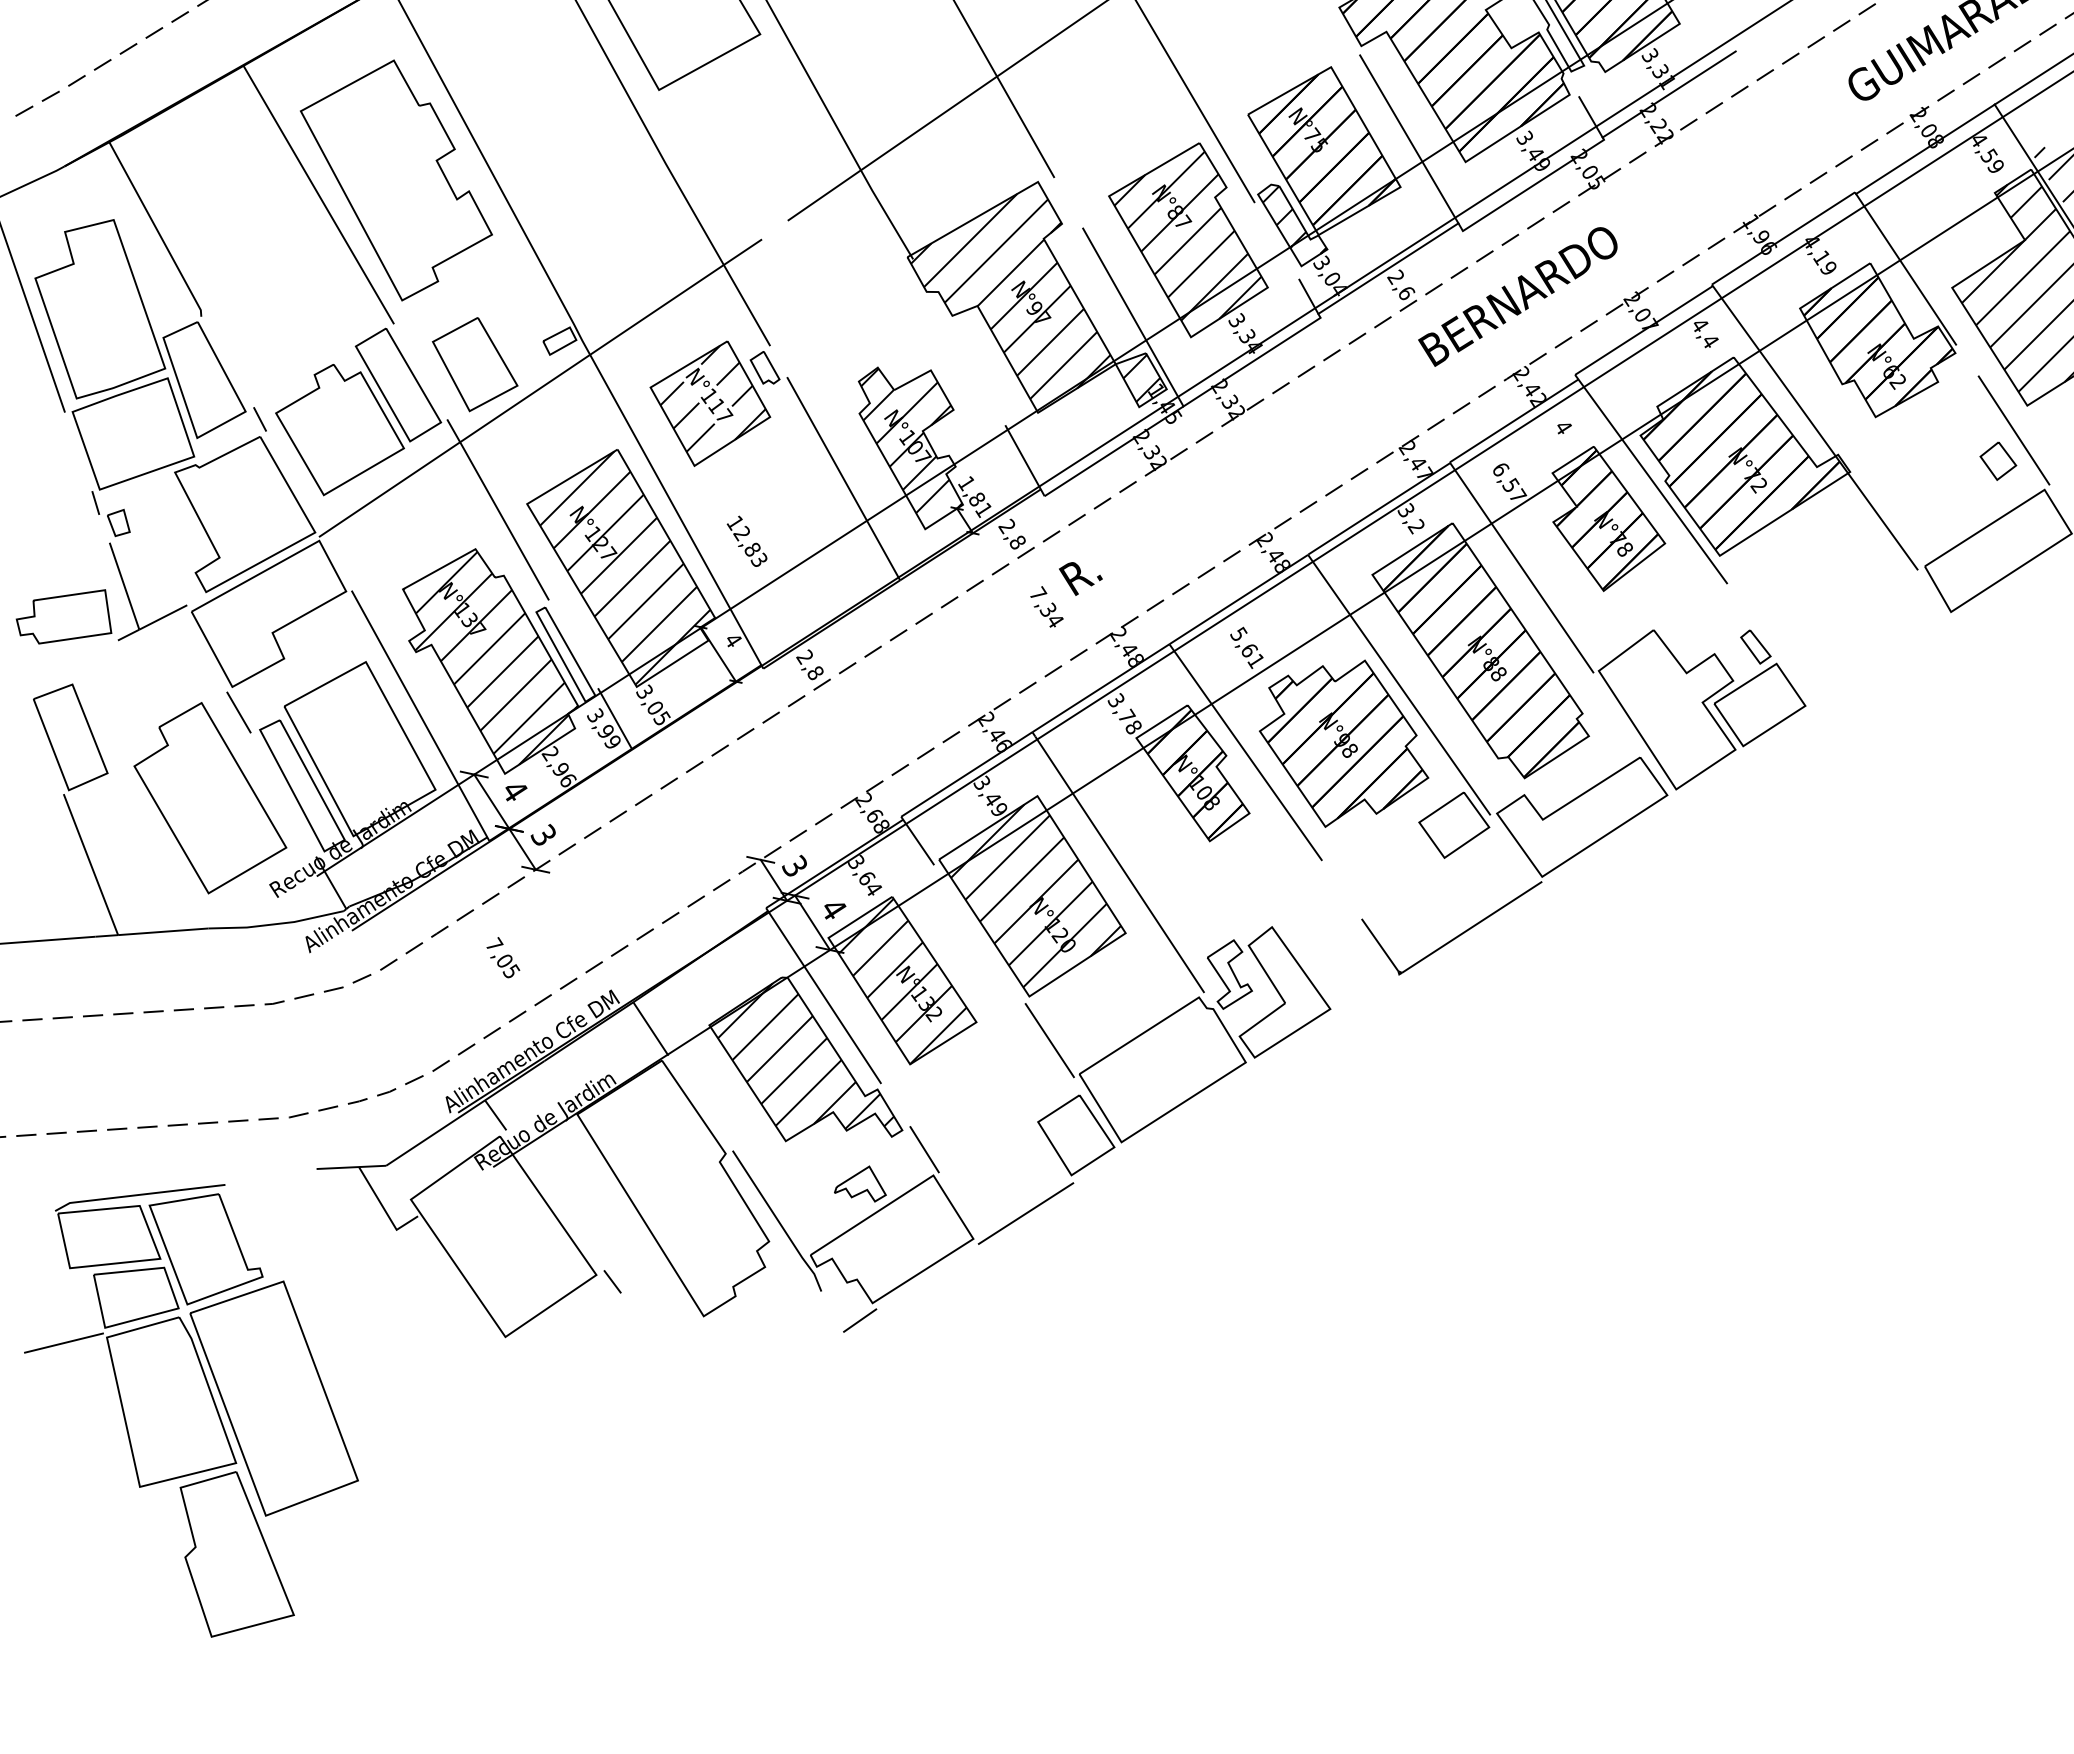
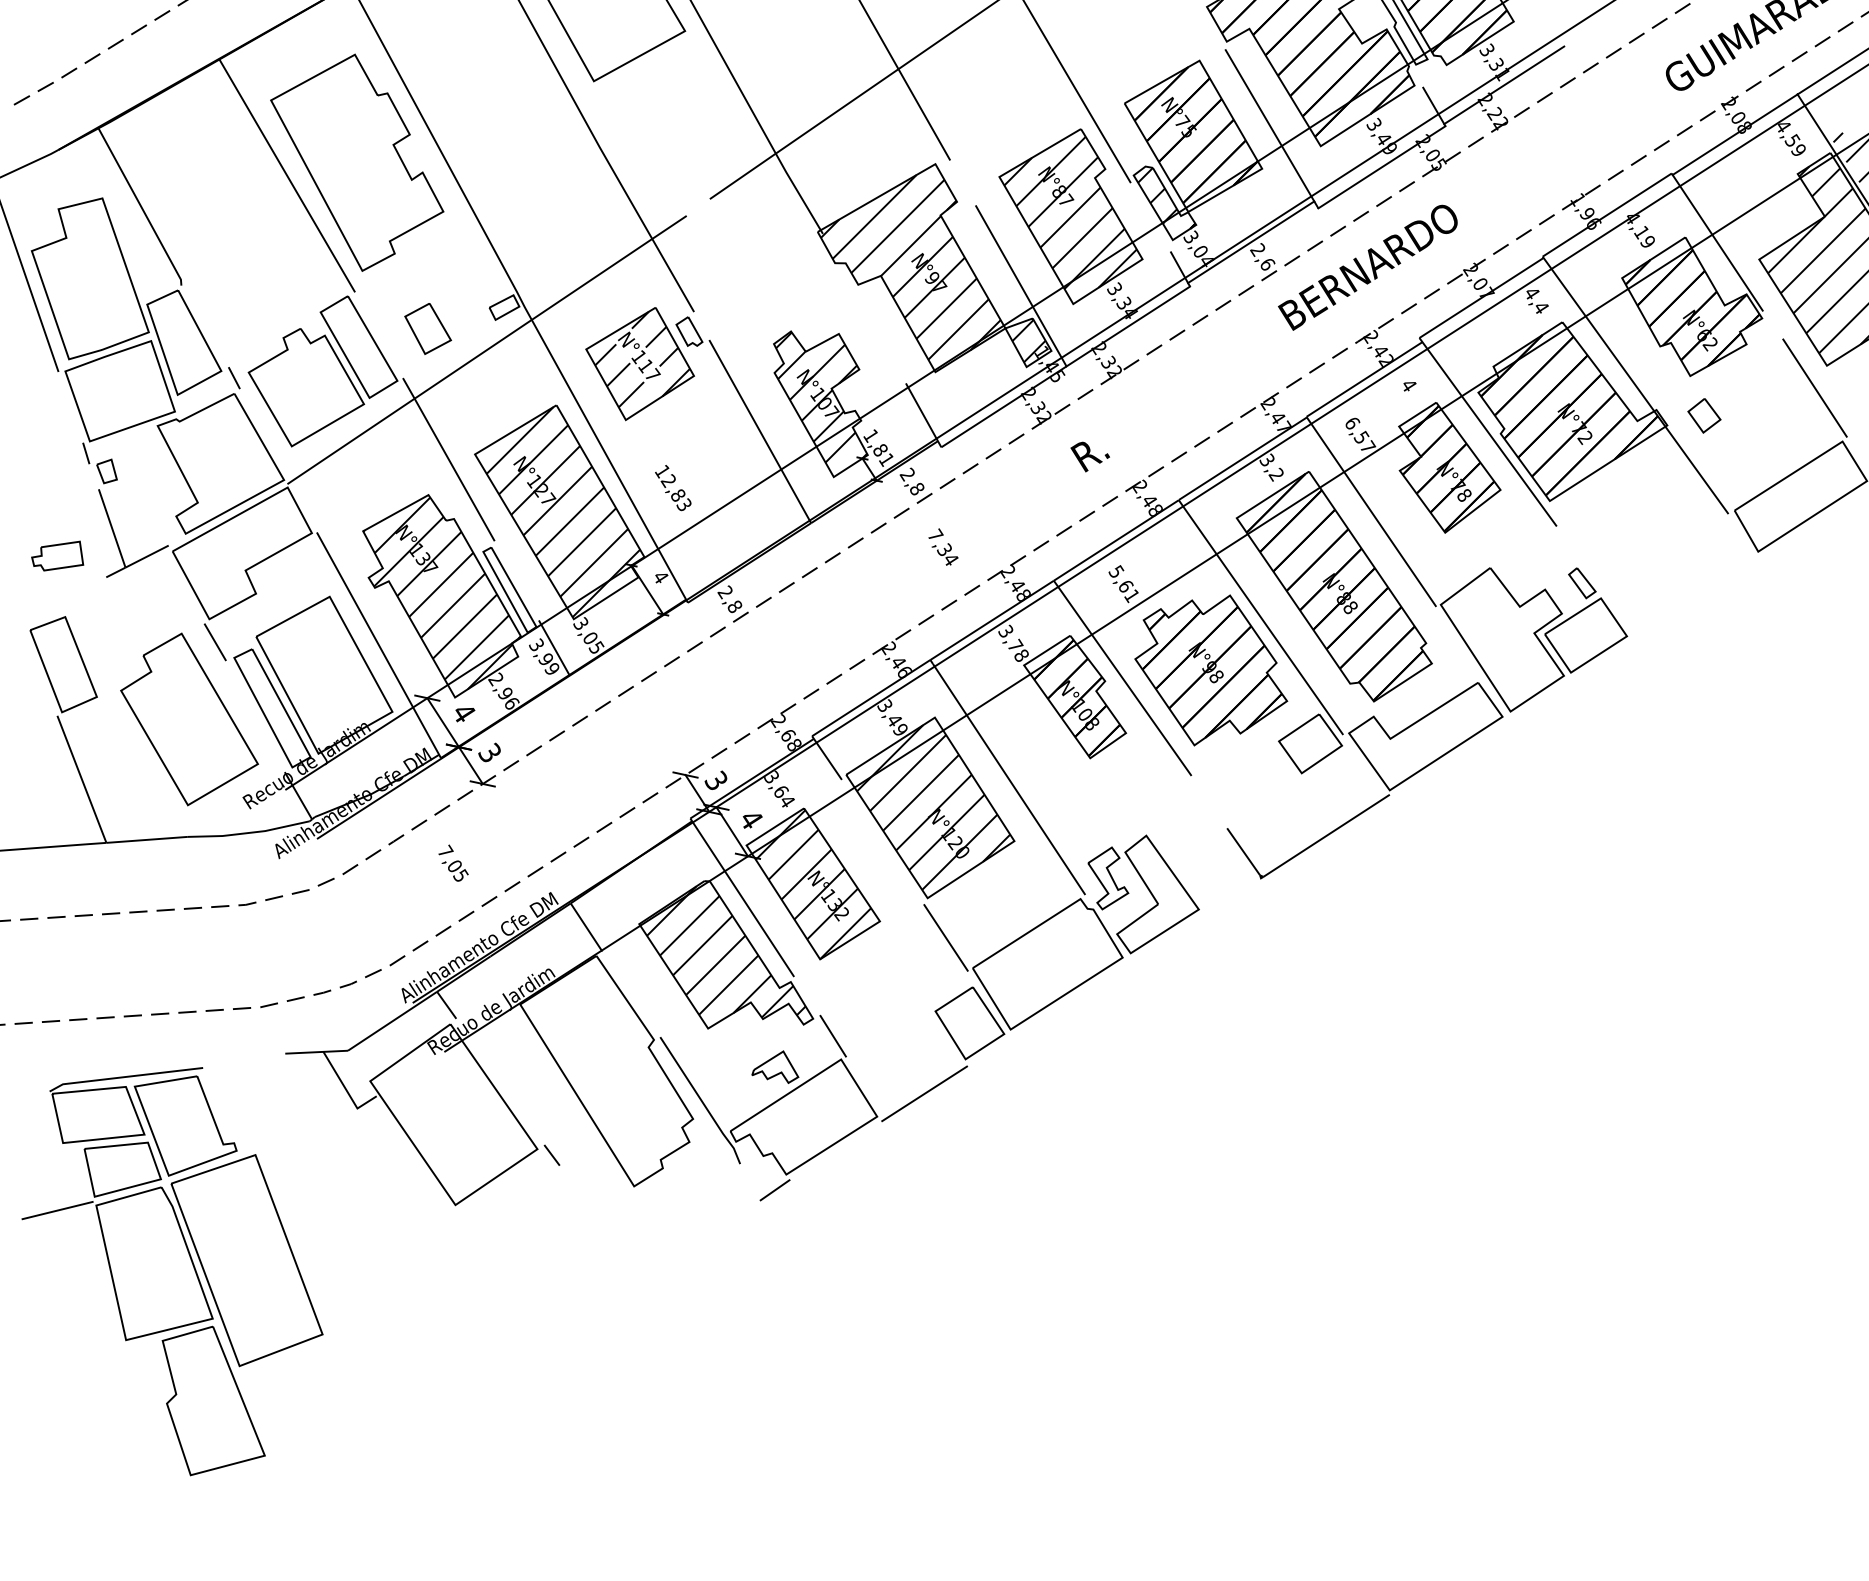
part: (474, 364) -> (427, 328), size x0.6
part: (1998, 460) -> (1704, 415), moved
text: (1080, 578) -> (1089, 456), moved
part: (63, 616) -> (57, 555), size x0.6

